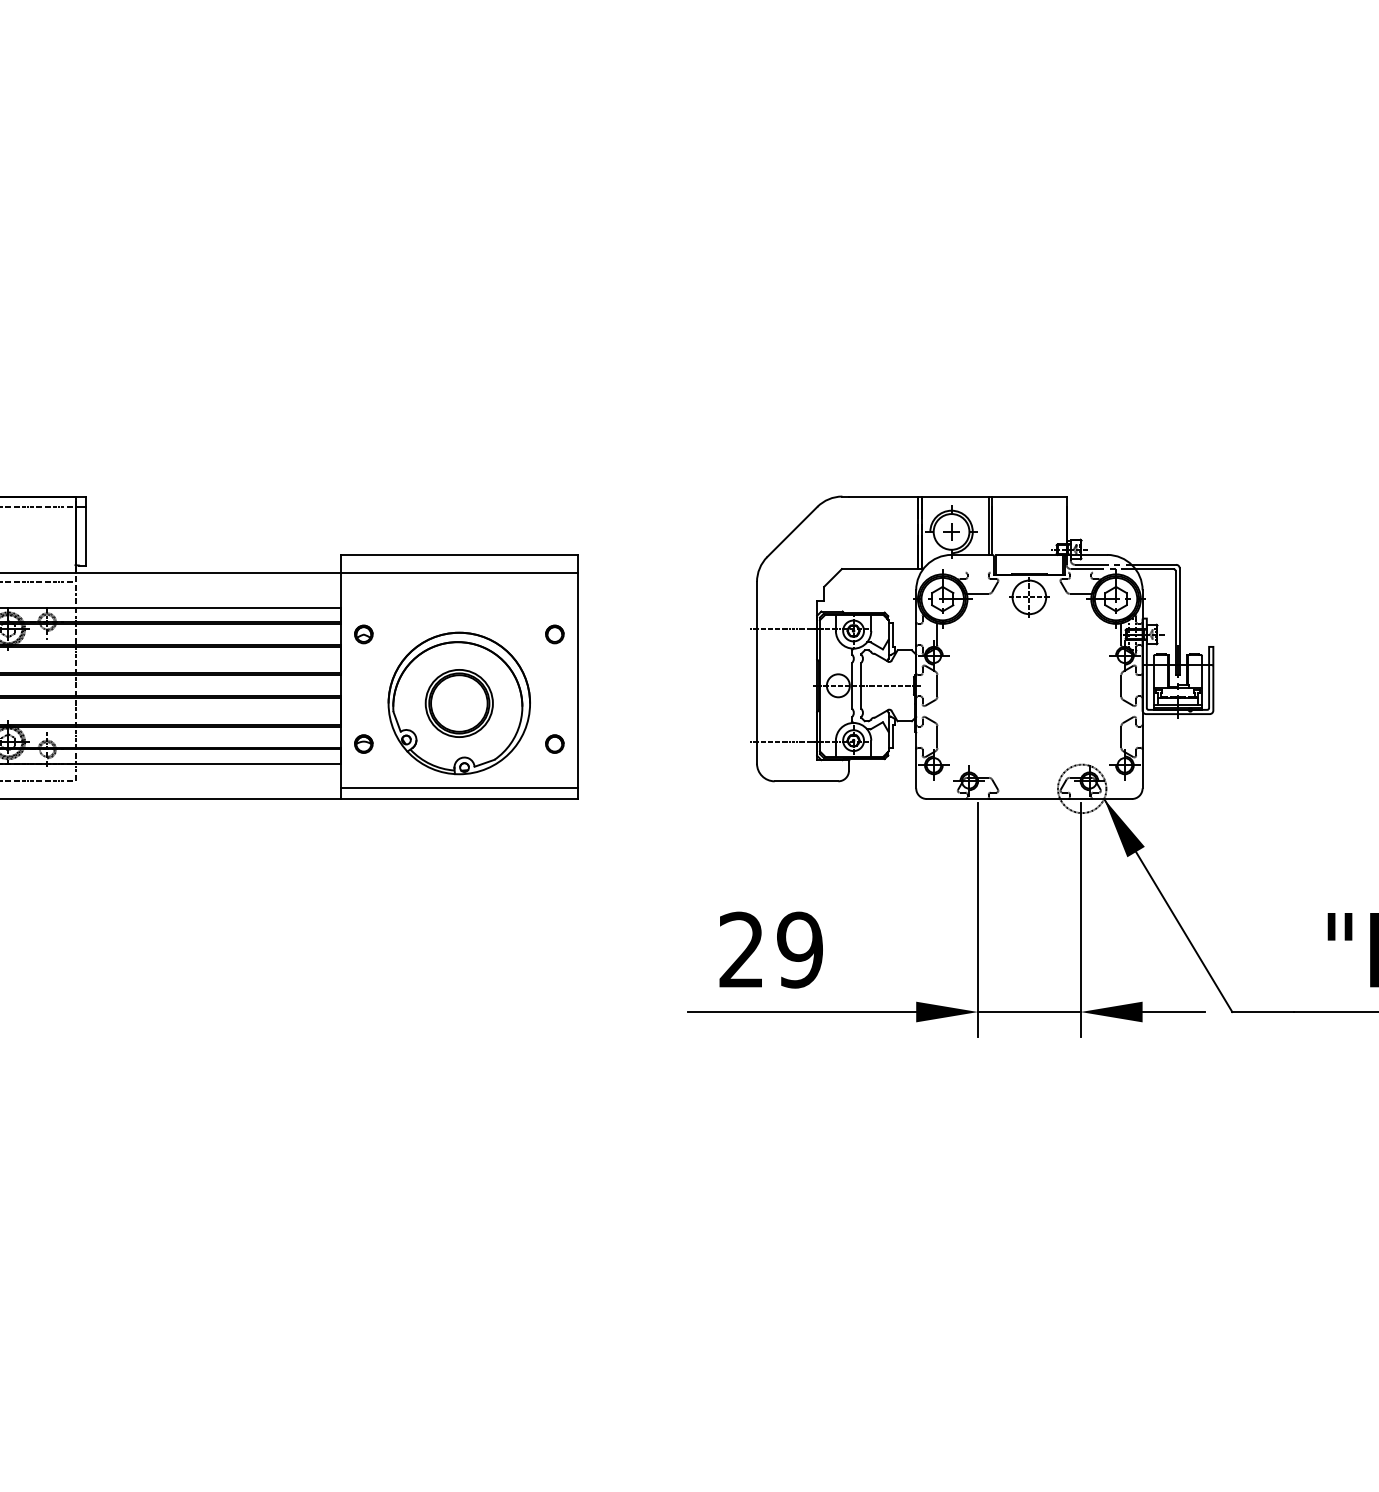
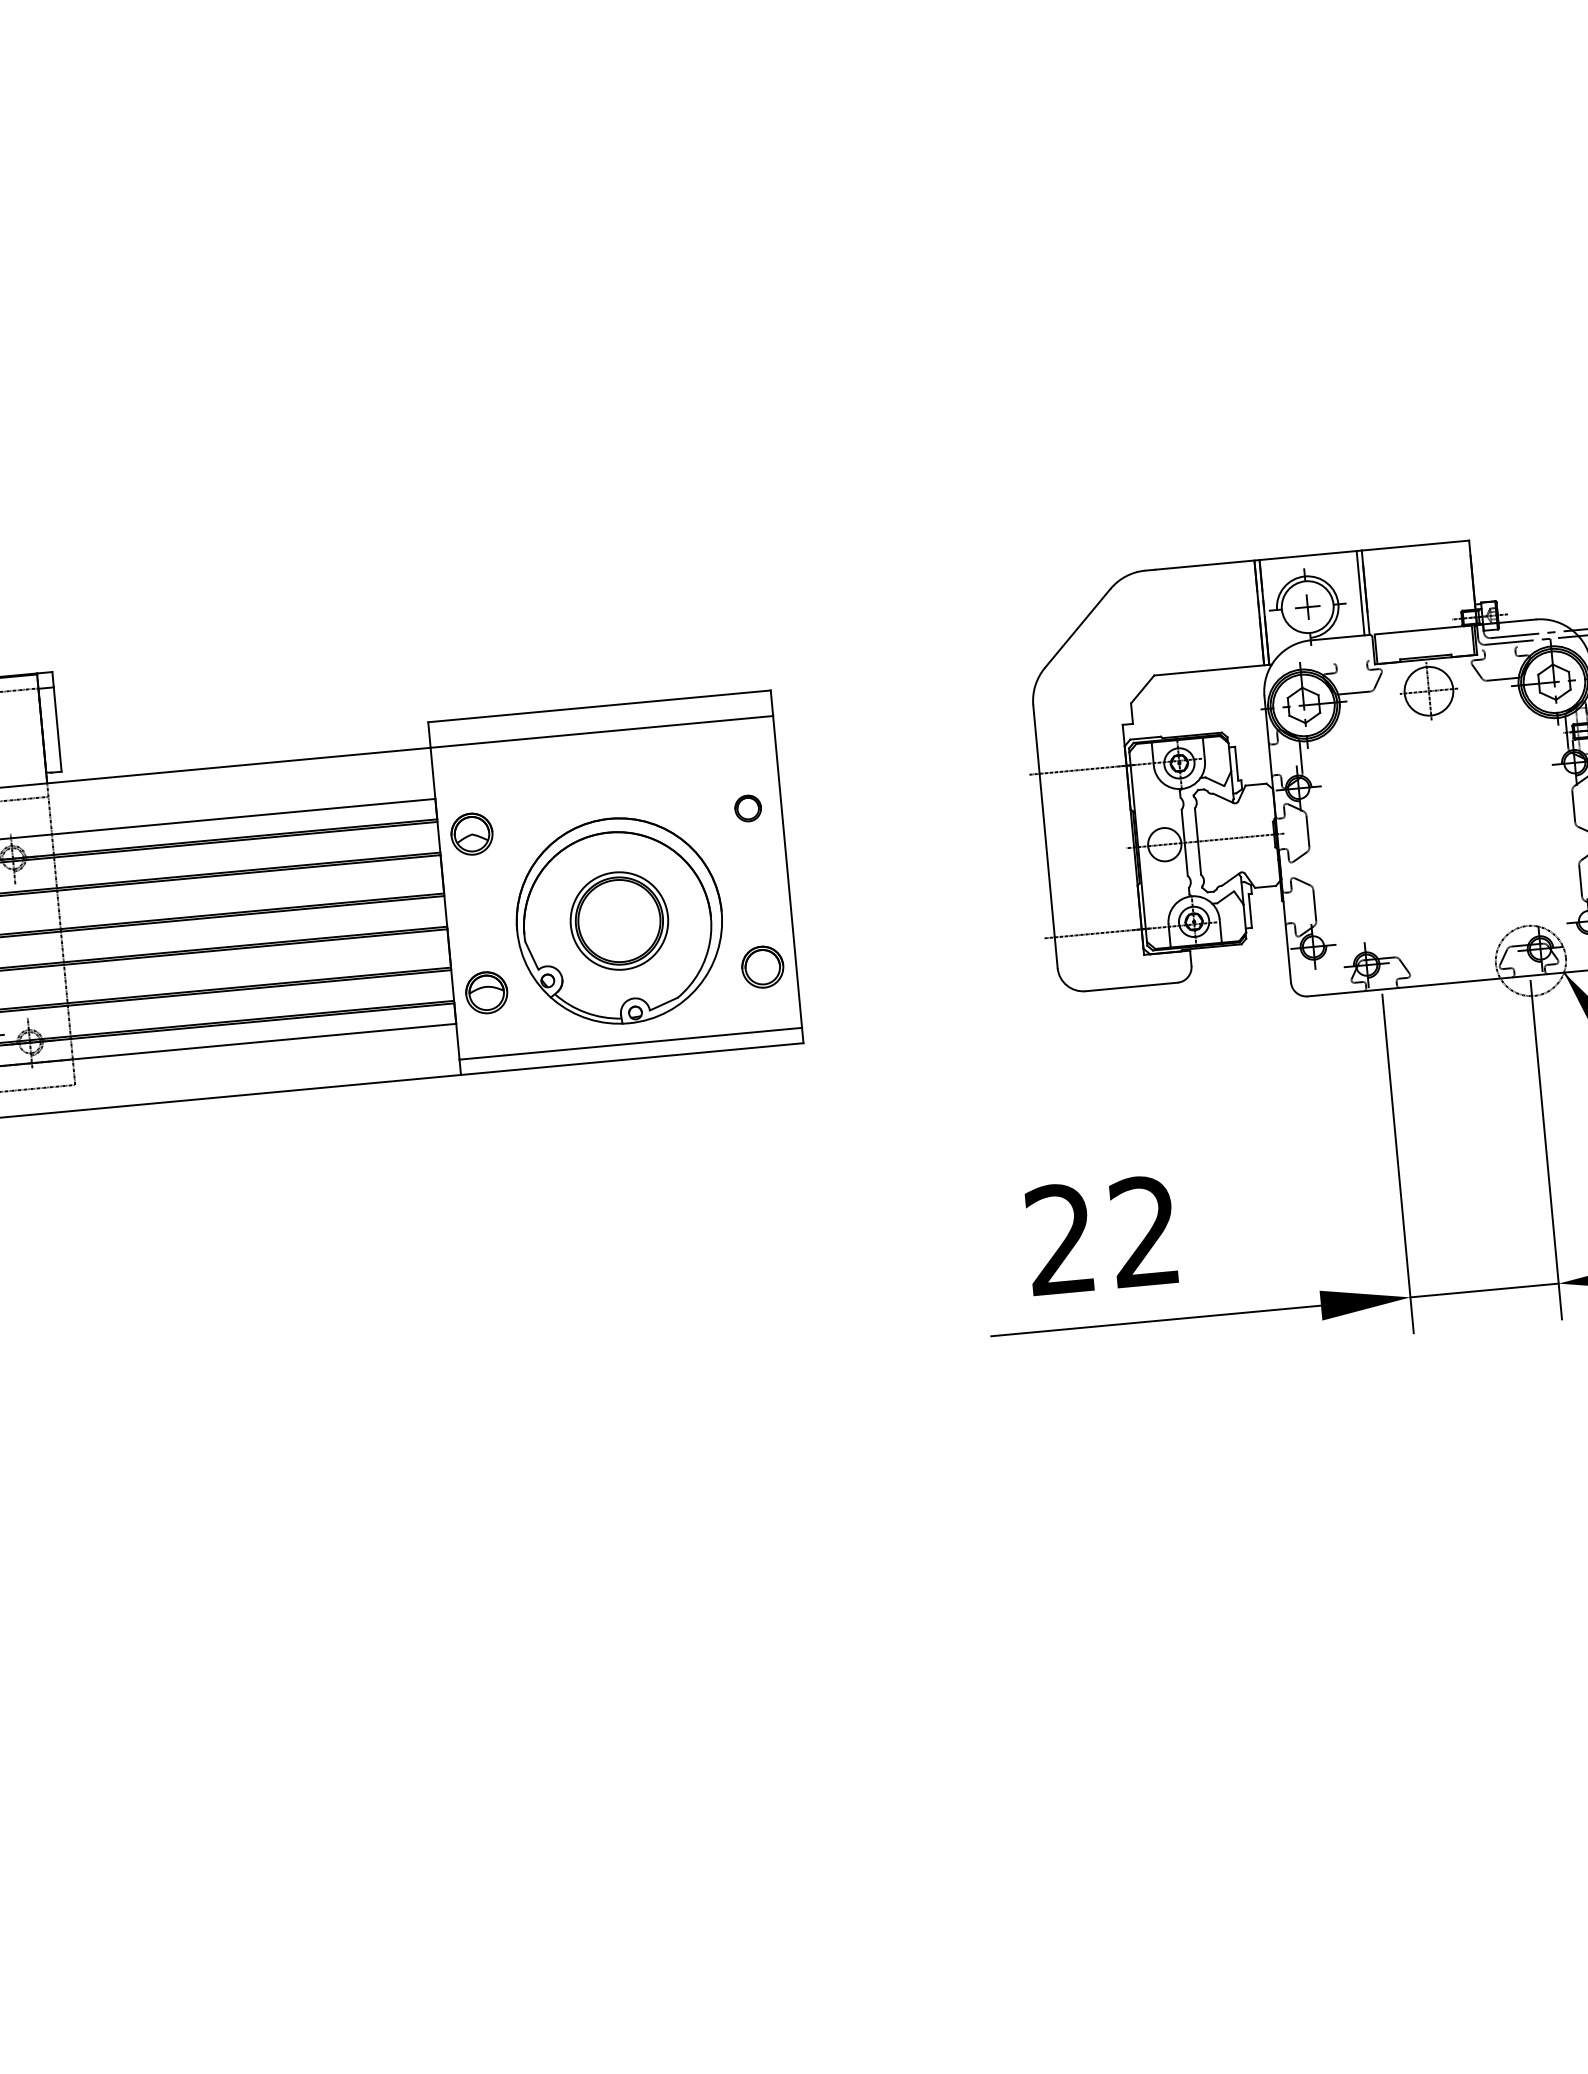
part: (363, 634) -> (471, 834), size x1.6
part: (363, 743) -> (486, 991), size x1.6
circle: (554, 743) -> (762, 966), size x1.6
text: (799, 949) -> (1143, 1230), 29 -> 22

